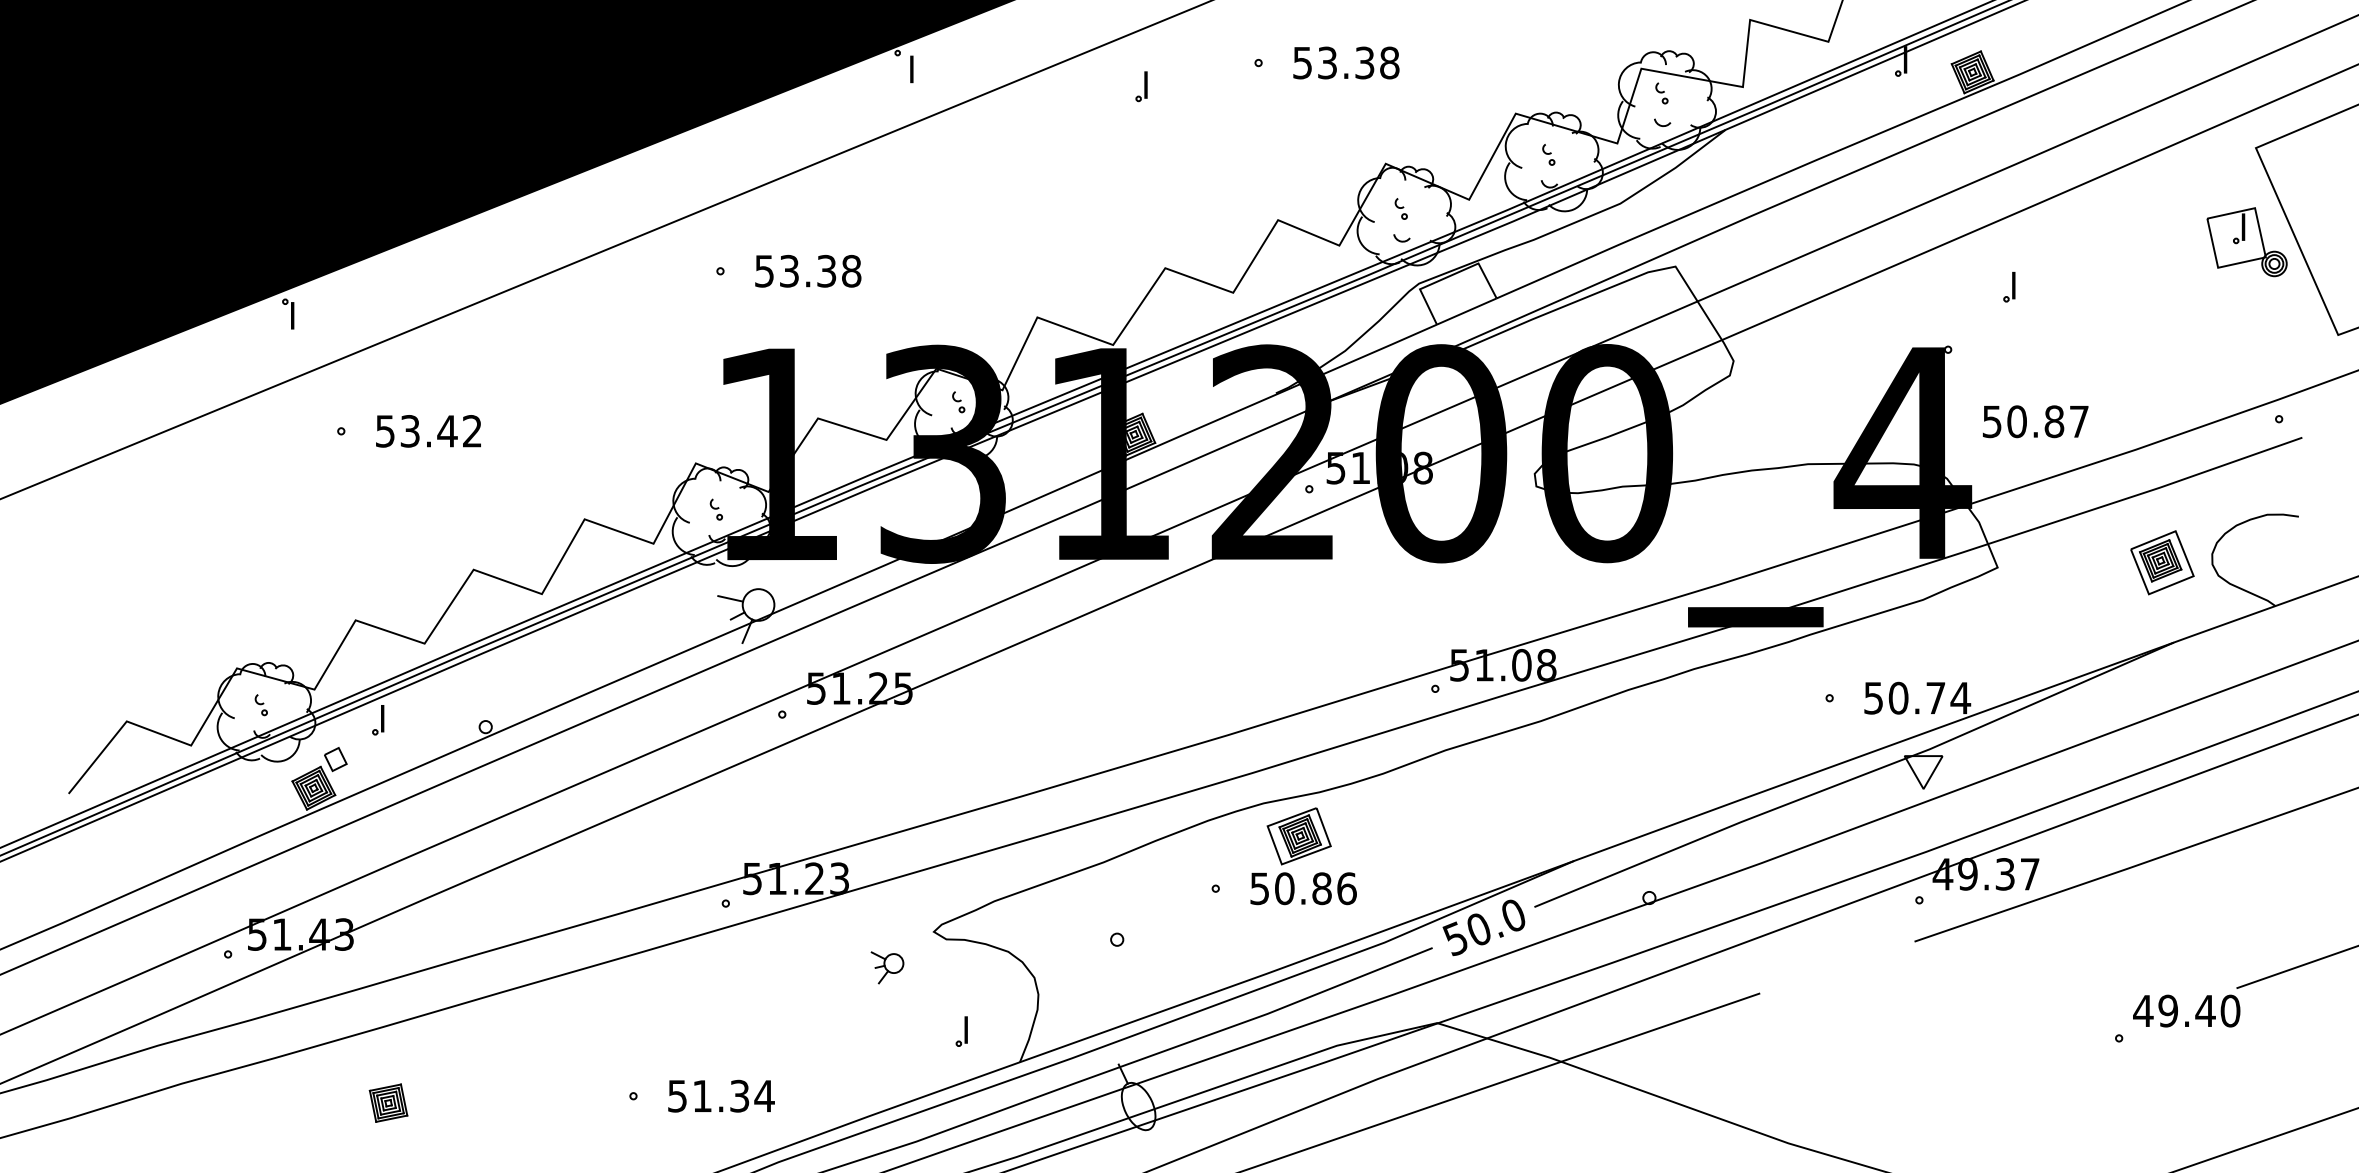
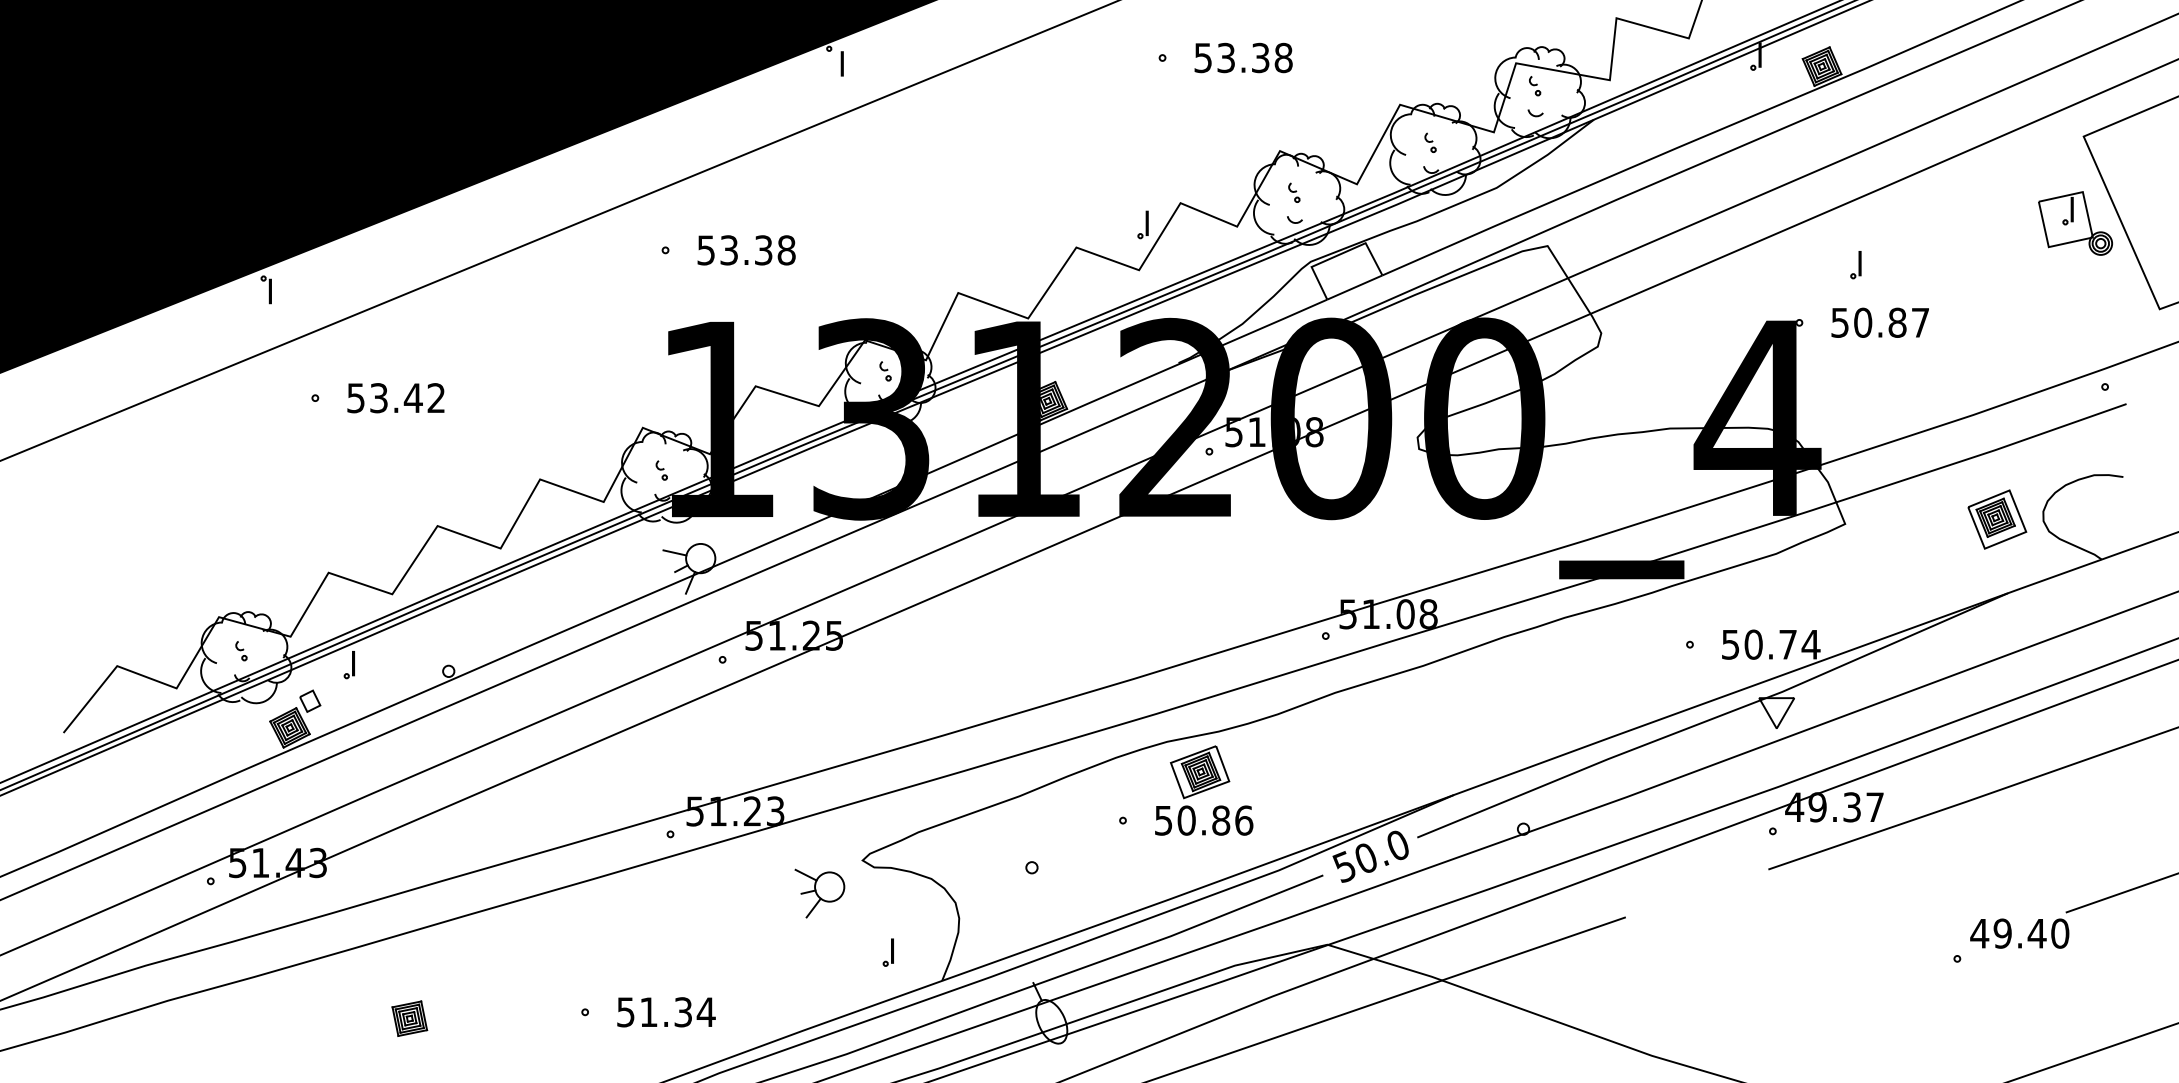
part: (1141, 86) -> (1143, 224), moved
text: (2035, 421) -> (1880, 322), moved
part: (887, 967) -> (819, 893), size x1.67
part: (388, 1102) -> (409, 1018), moved

